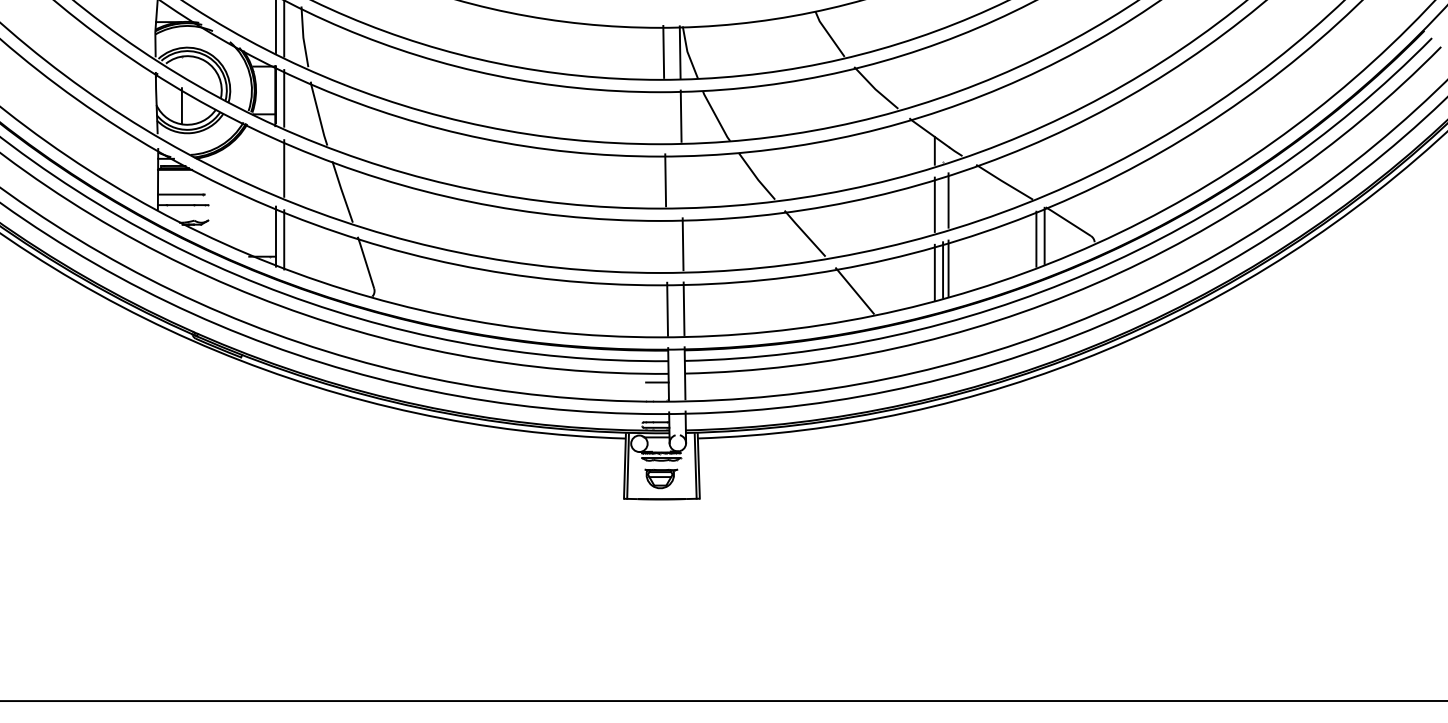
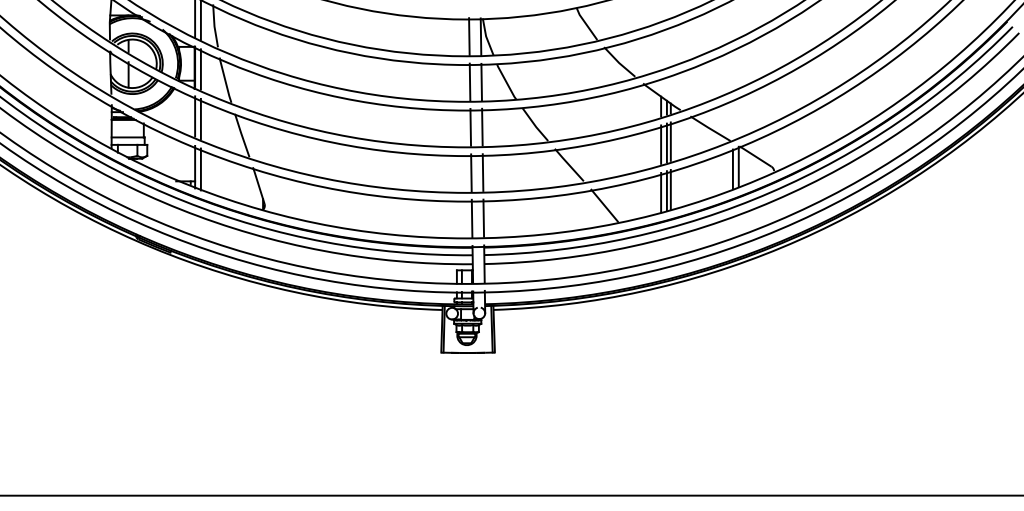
line: (664, 116) -> (469, 82), added
line: (275, 164) -> (194, 116), added
line: (681, 180) -> (481, 127), added
line: (943, 202) -> (667, 143), added
line: (666, 244) -> (471, 172), added

